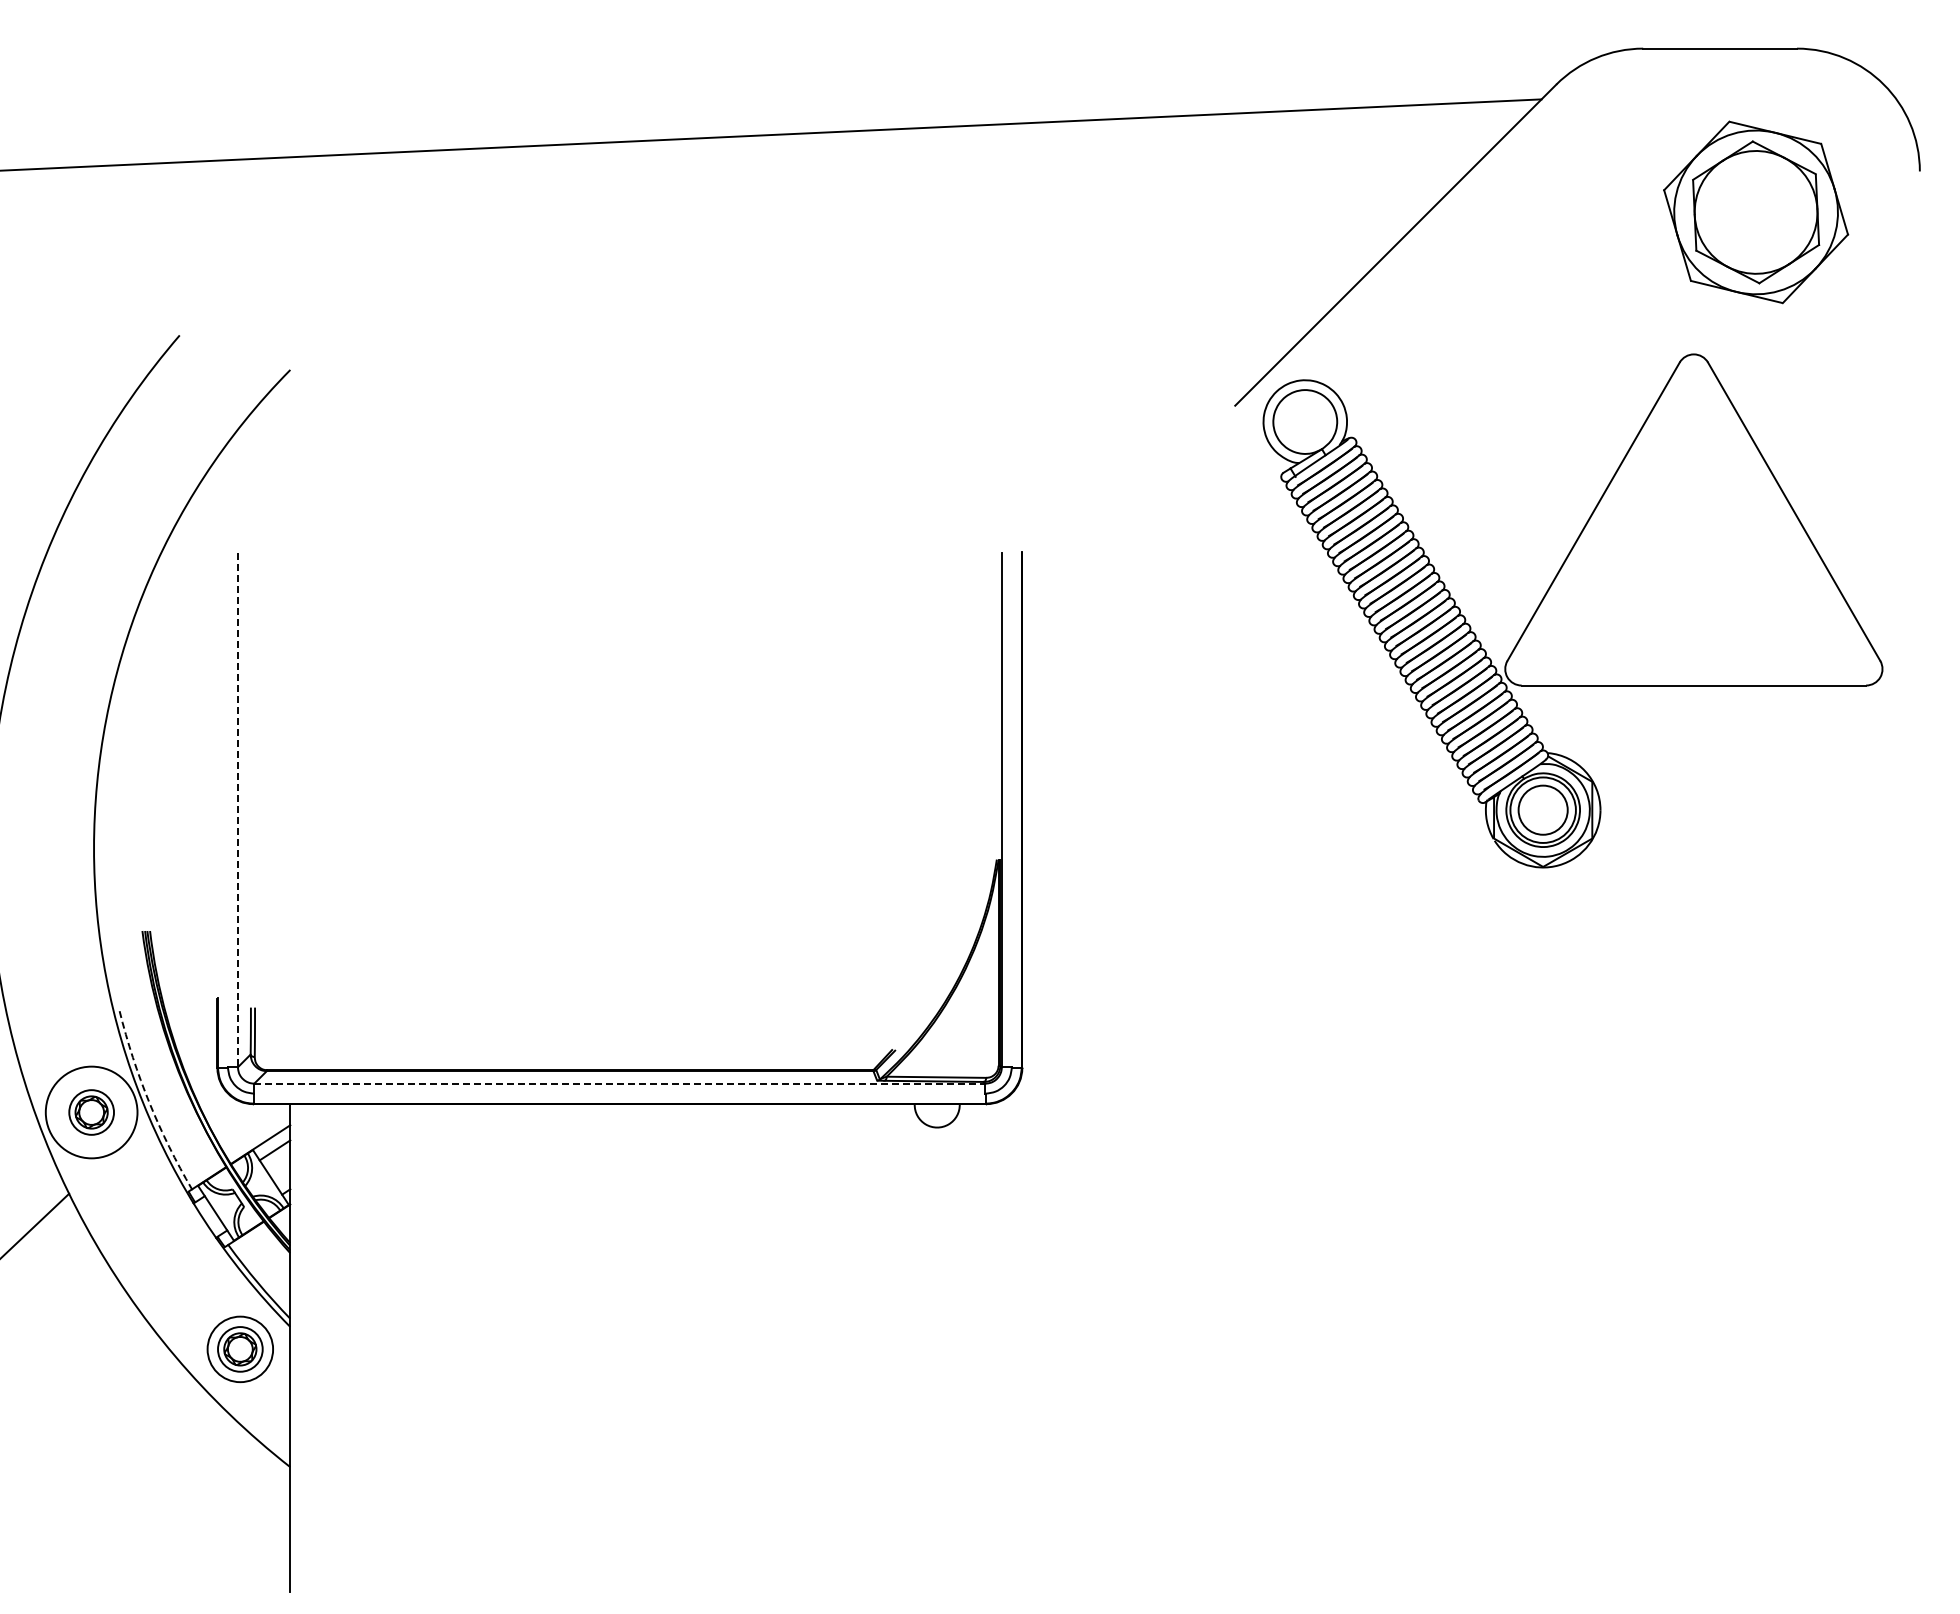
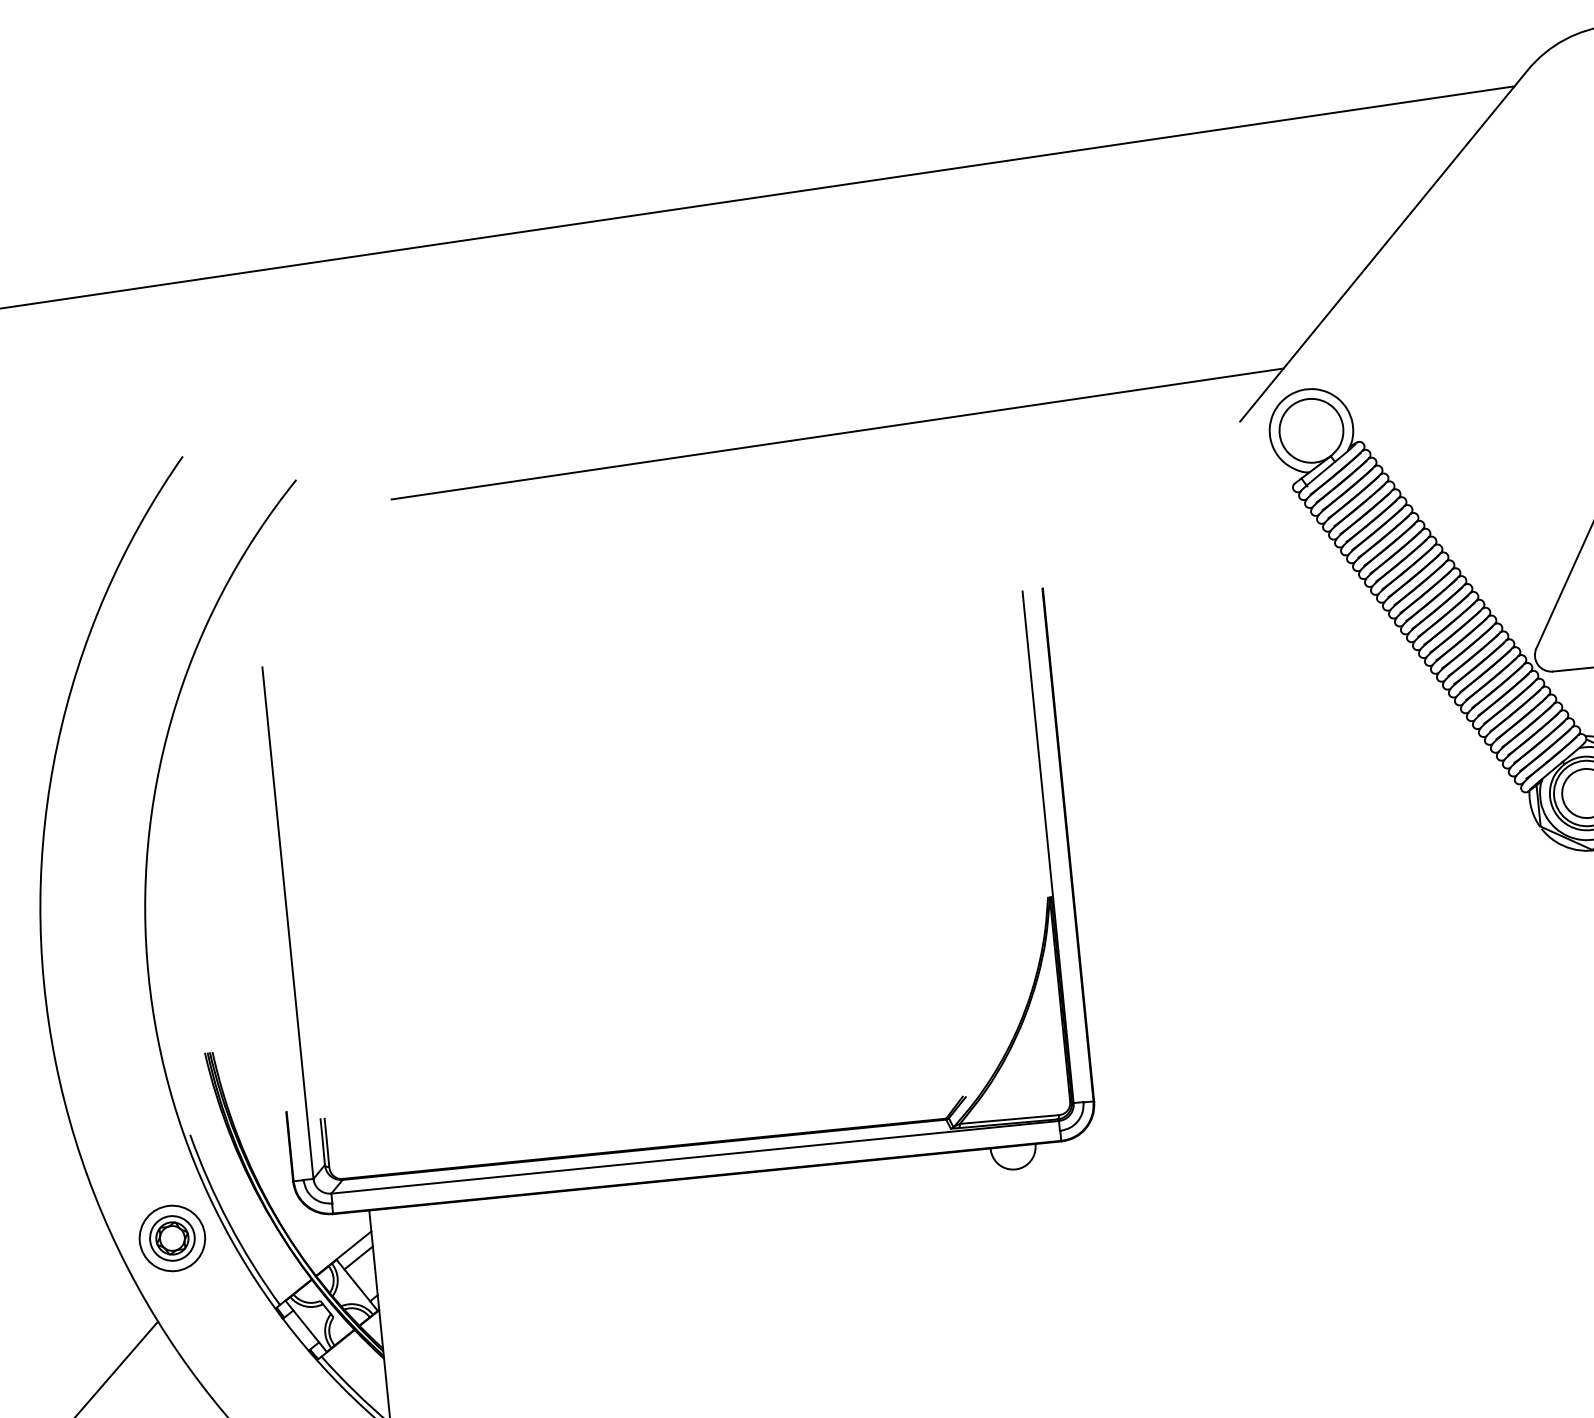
line: (833, 377) -> (837, 433), added
line: (237, 810) -> (287, 923), dashed -> solid
line: (619, 1083) -> (694, 1157), dashed -> solid
arc: (149, 1102) -> (228, 1222), dashed -> solid
circle: (91, 1112) -> (172, 1238), size x0.71

